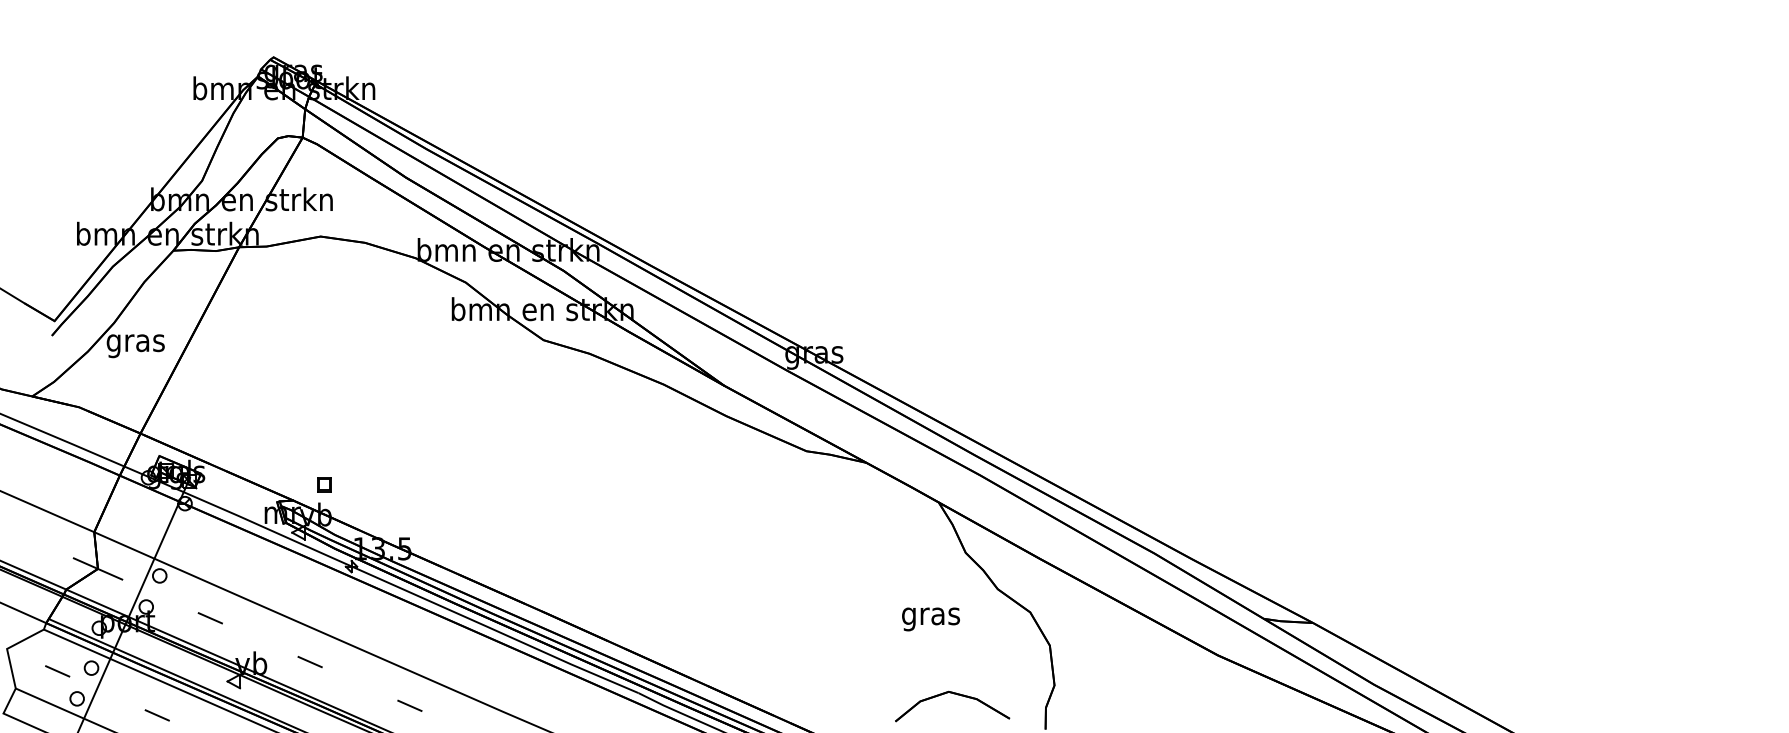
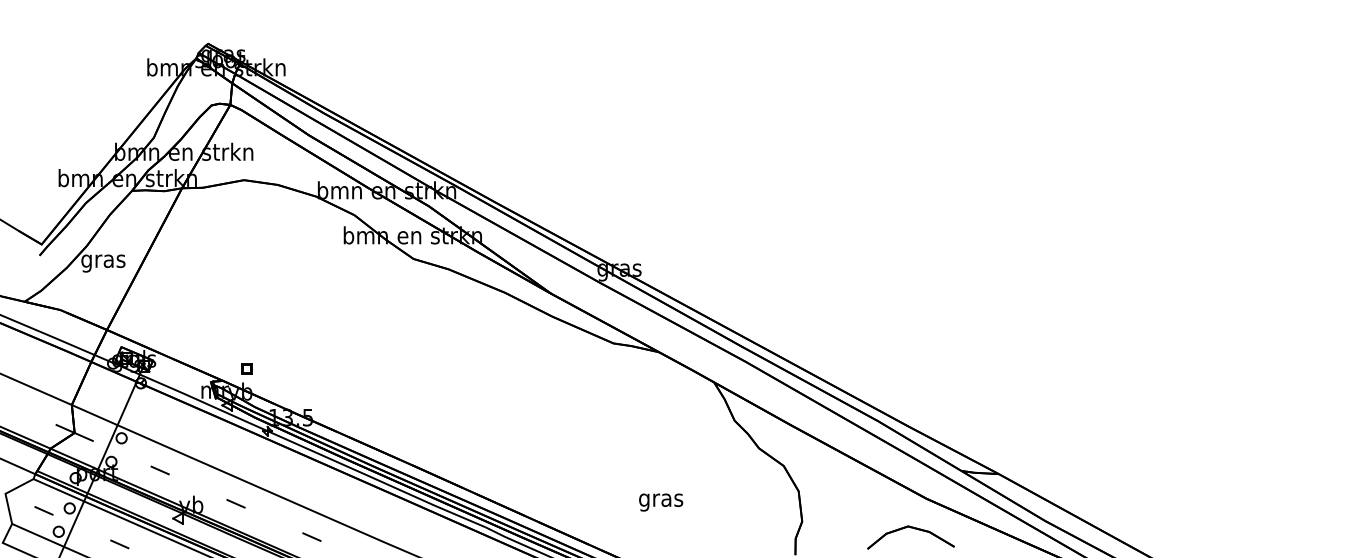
text: (930, 619) -> (660, 502), moved
part: (953, 694) -> (911, 528), moved

